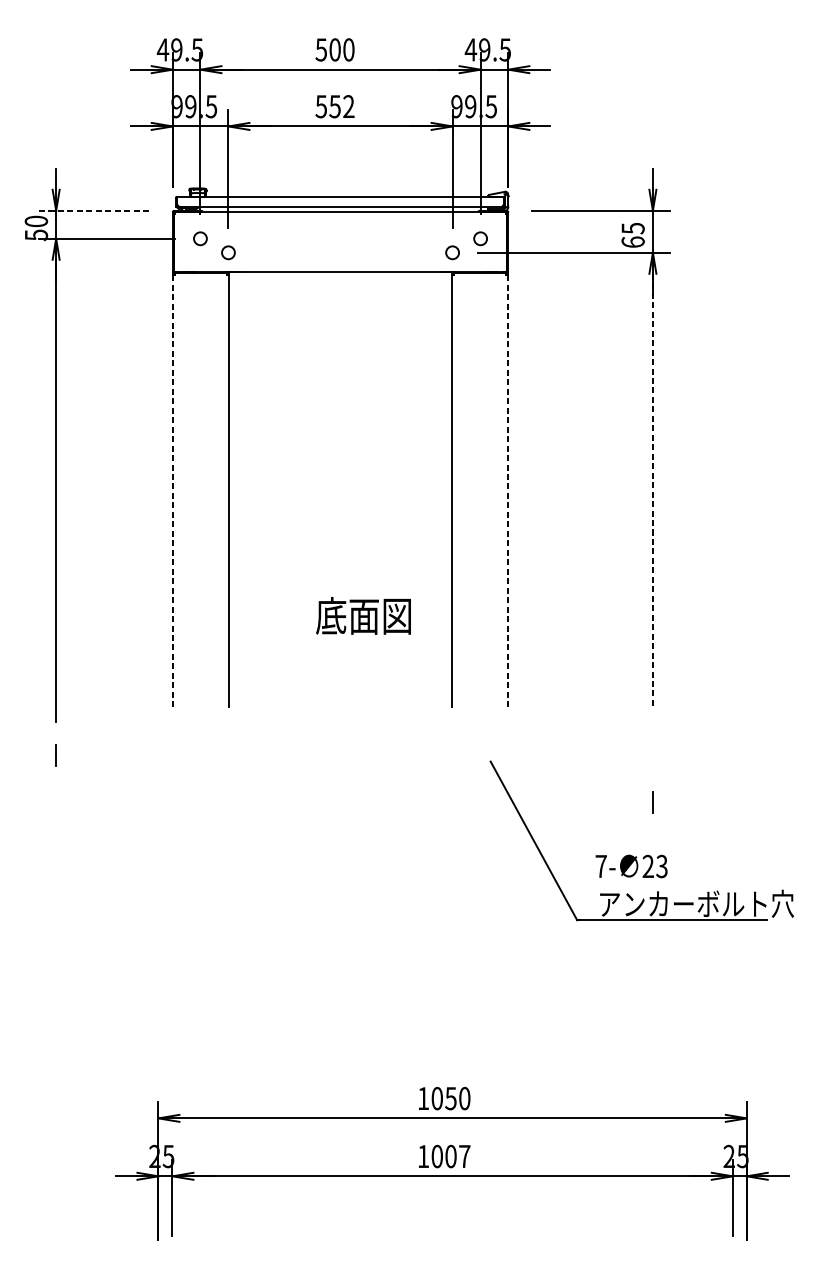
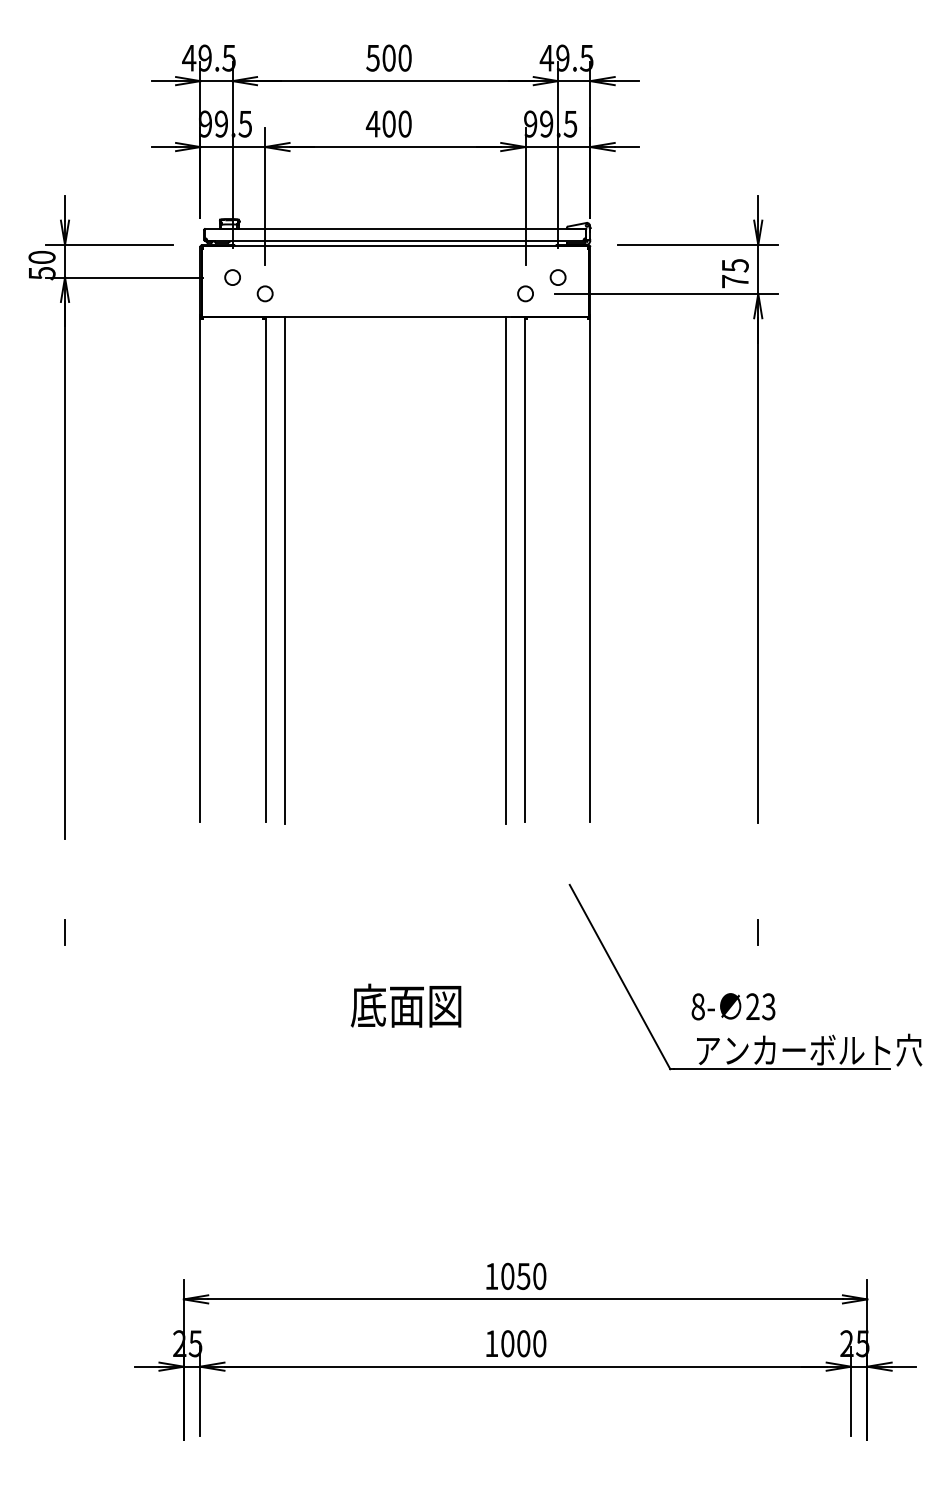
text: (334, 106) -> (388, 123), 552 -> 400
line: (94, 211) -> (109, 245), dashed -> solid
text: (632, 242) -> (734, 281), 65 -> 75
line: (172, 490) -> (200, 570), dashed -> solid
line: (245, 490) -> (285, 570), added
line: (435, 490) -> (505, 570), added
line: (508, 490) -> (590, 570), dashed -> solid
line: (653, 491) -> (758, 571), dashed -> solid
text: (363, 615) -> (405, 1005), moved
line: (55, 755) -> (64, 932), moved
text: (600, 866) -> (697, 1006), 7- -> 8-
text: (464, 1156) -> (539, 1343), 1007 -> 1000

